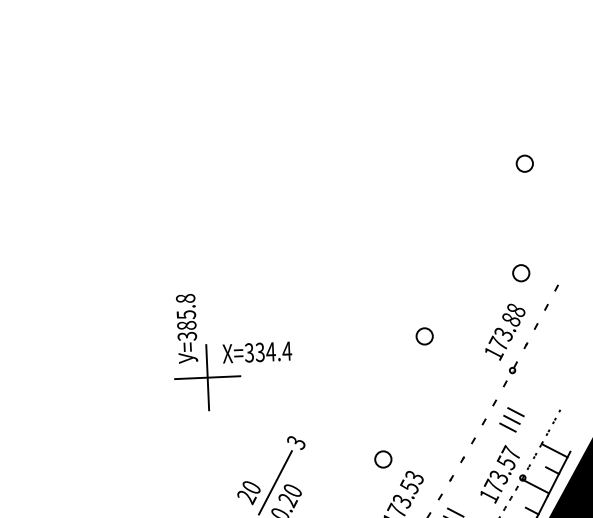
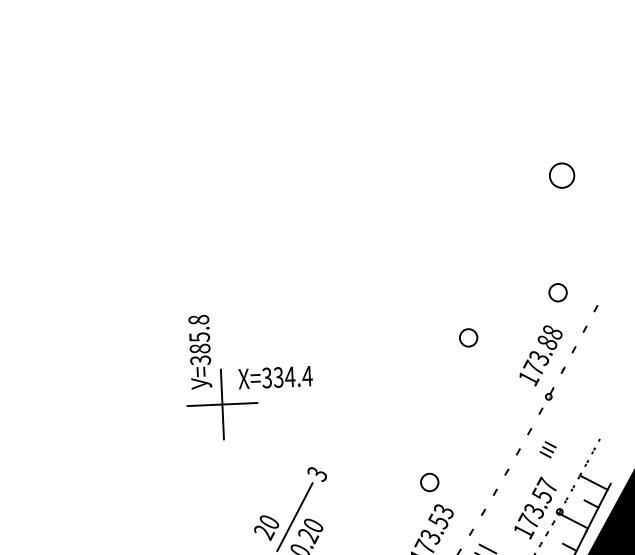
part: (524, 163) -> (561, 175), size x1.4
part: (424, 336) -> (468, 337), moved
part: (511, 419) -> (547, 449), size x0.6
part: (383, 459) -> (429, 482), moved

